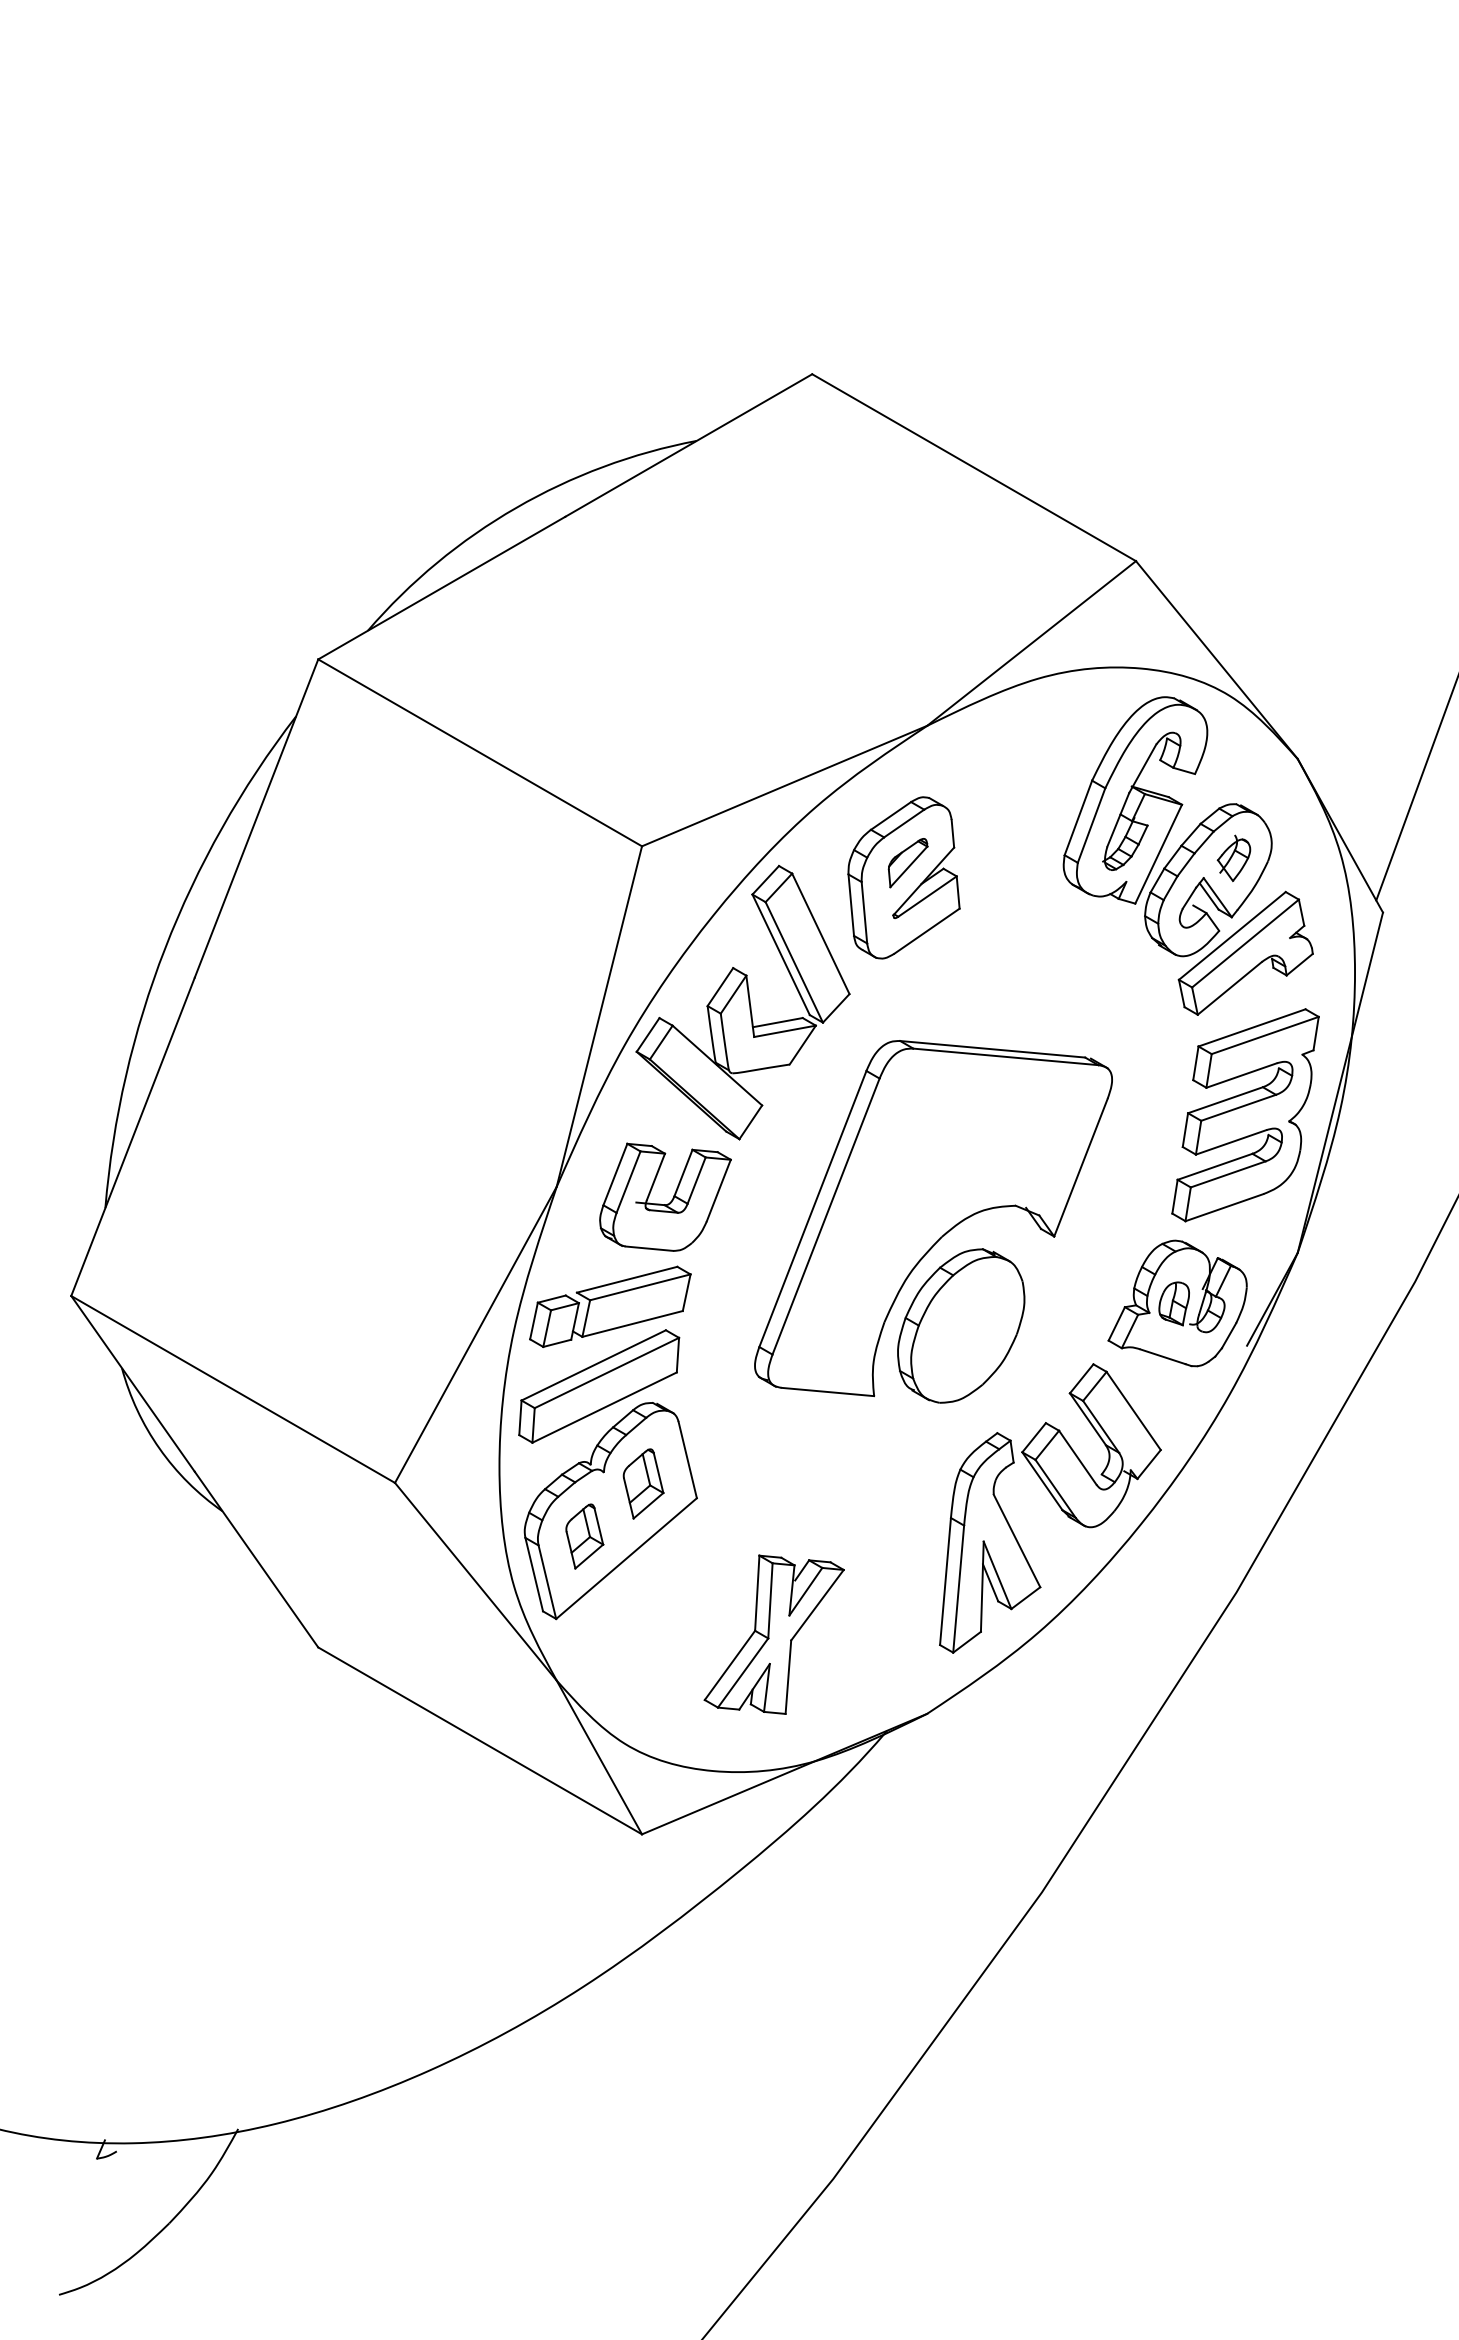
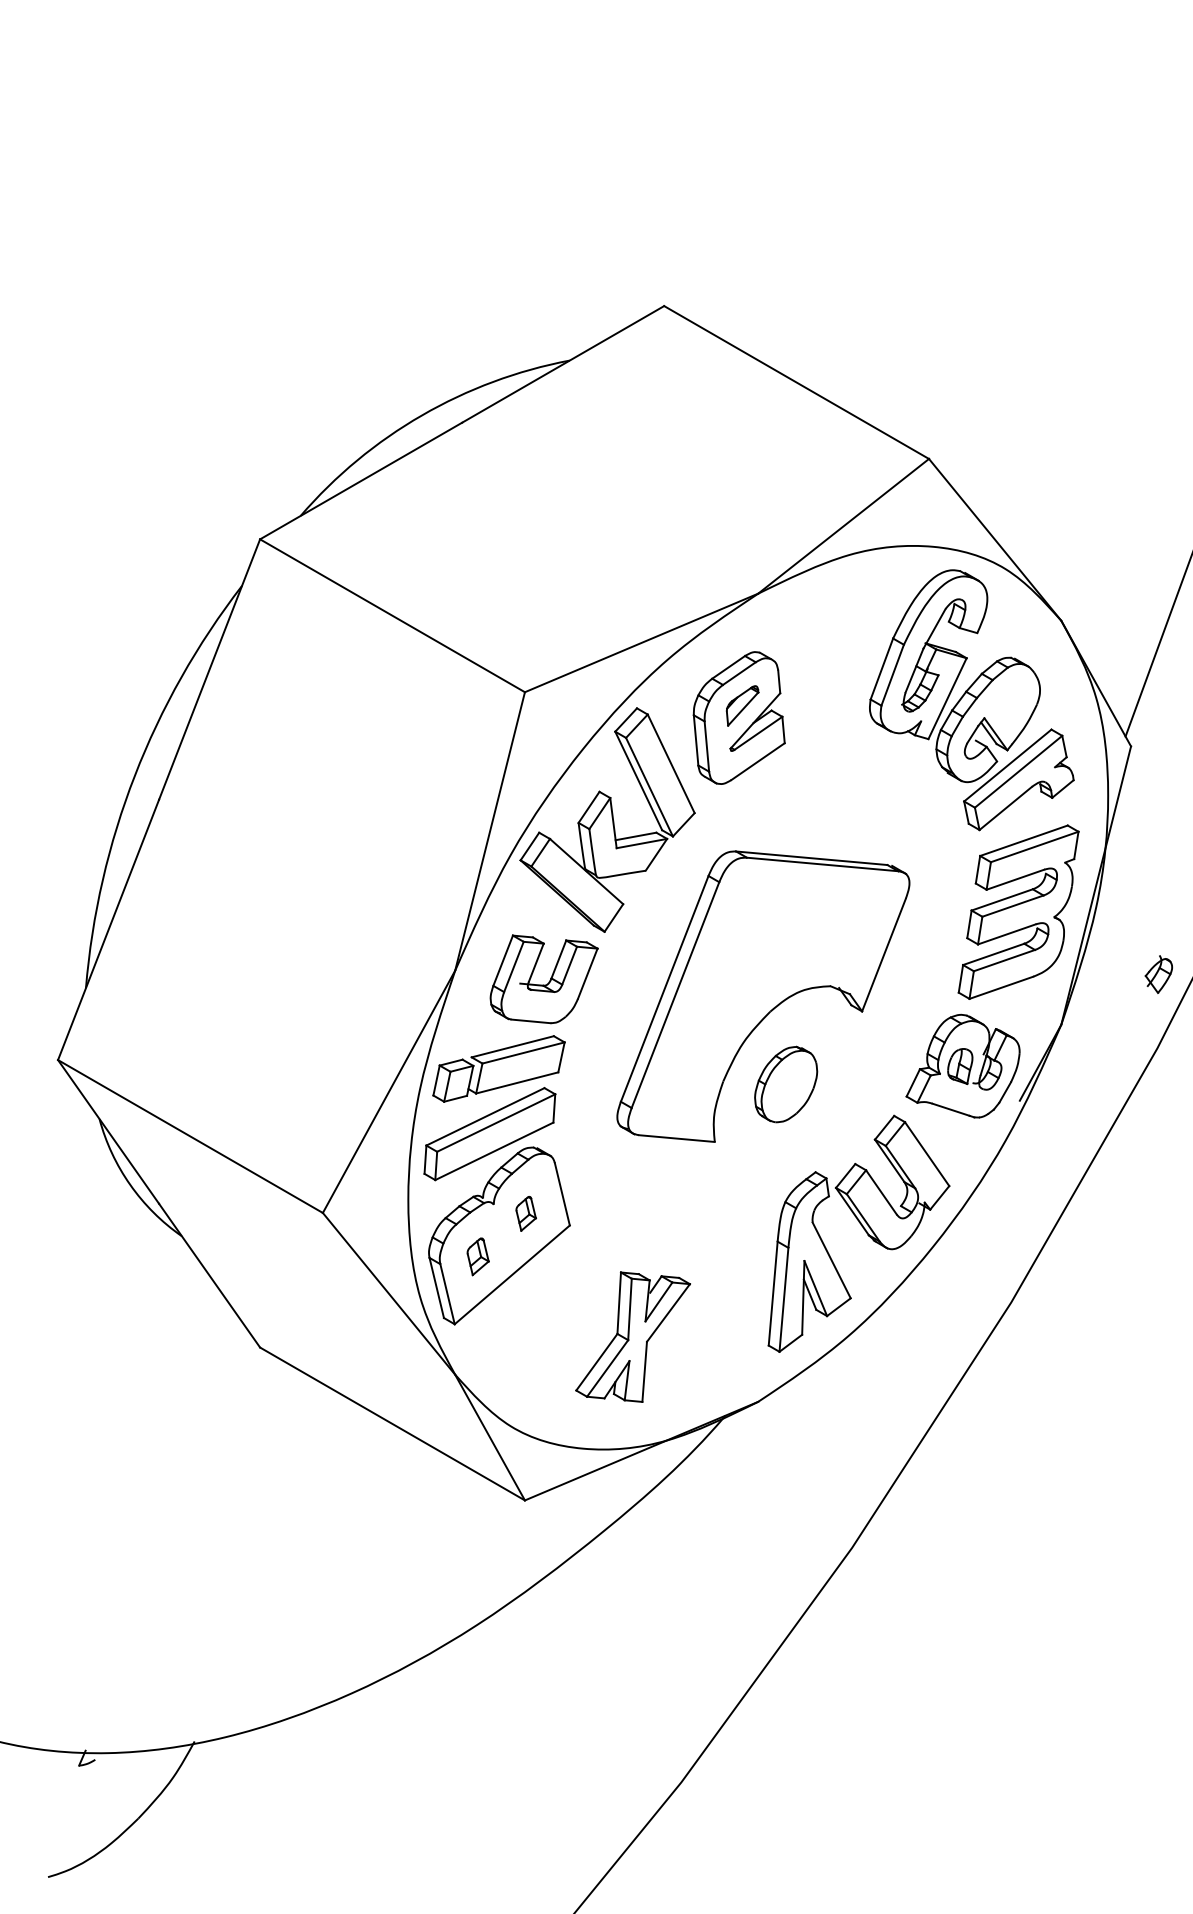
part: (1233, 858) -> (1158, 974), moved
part: (961, 1325) -> (786, 1084), size x0.6
part: (643, 1483) -> (526, 1213), size x0.6
part: (584, 1536) -> (477, 1256), size x0.7

